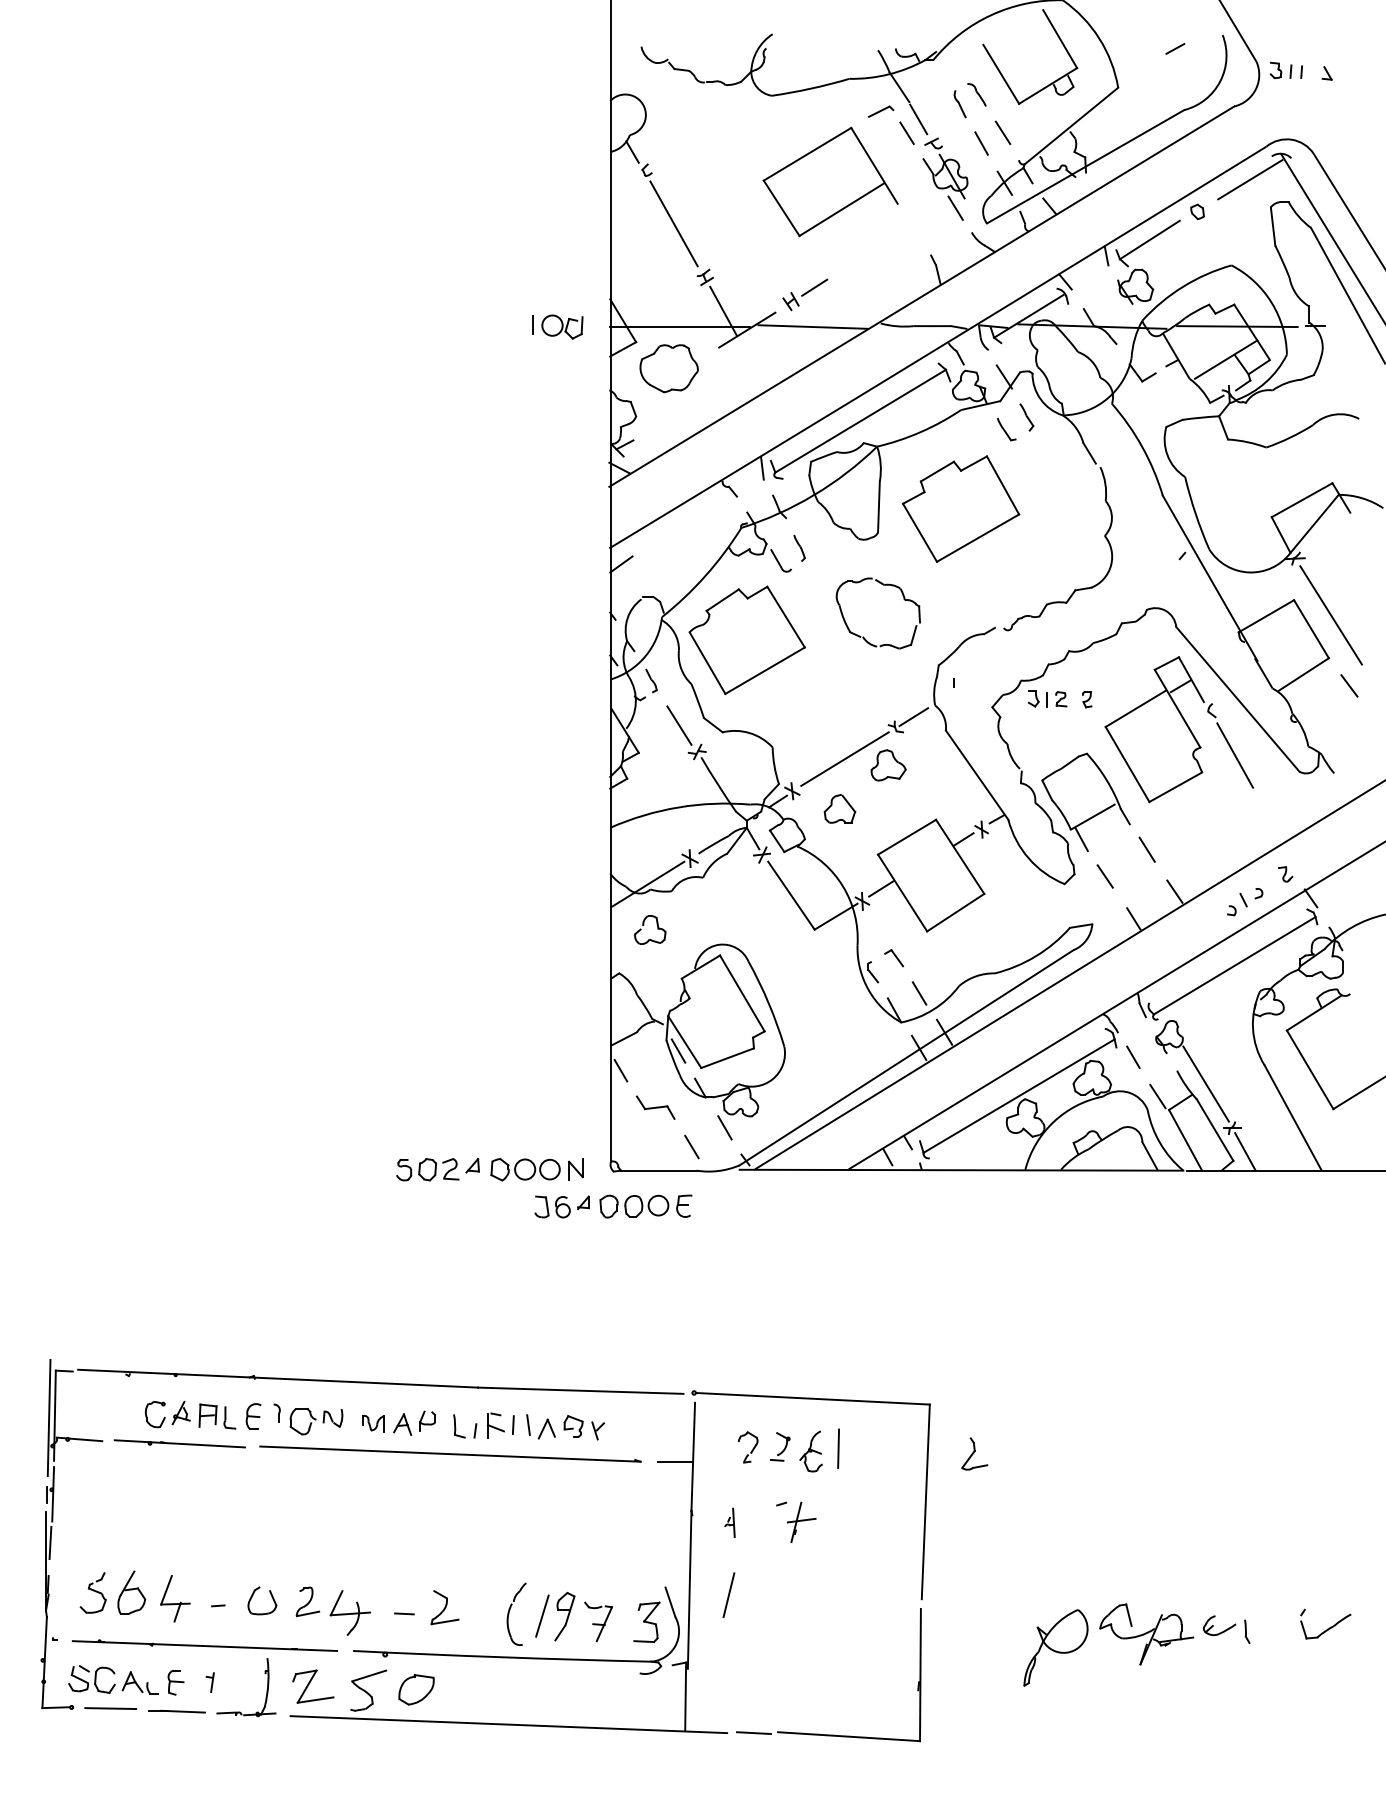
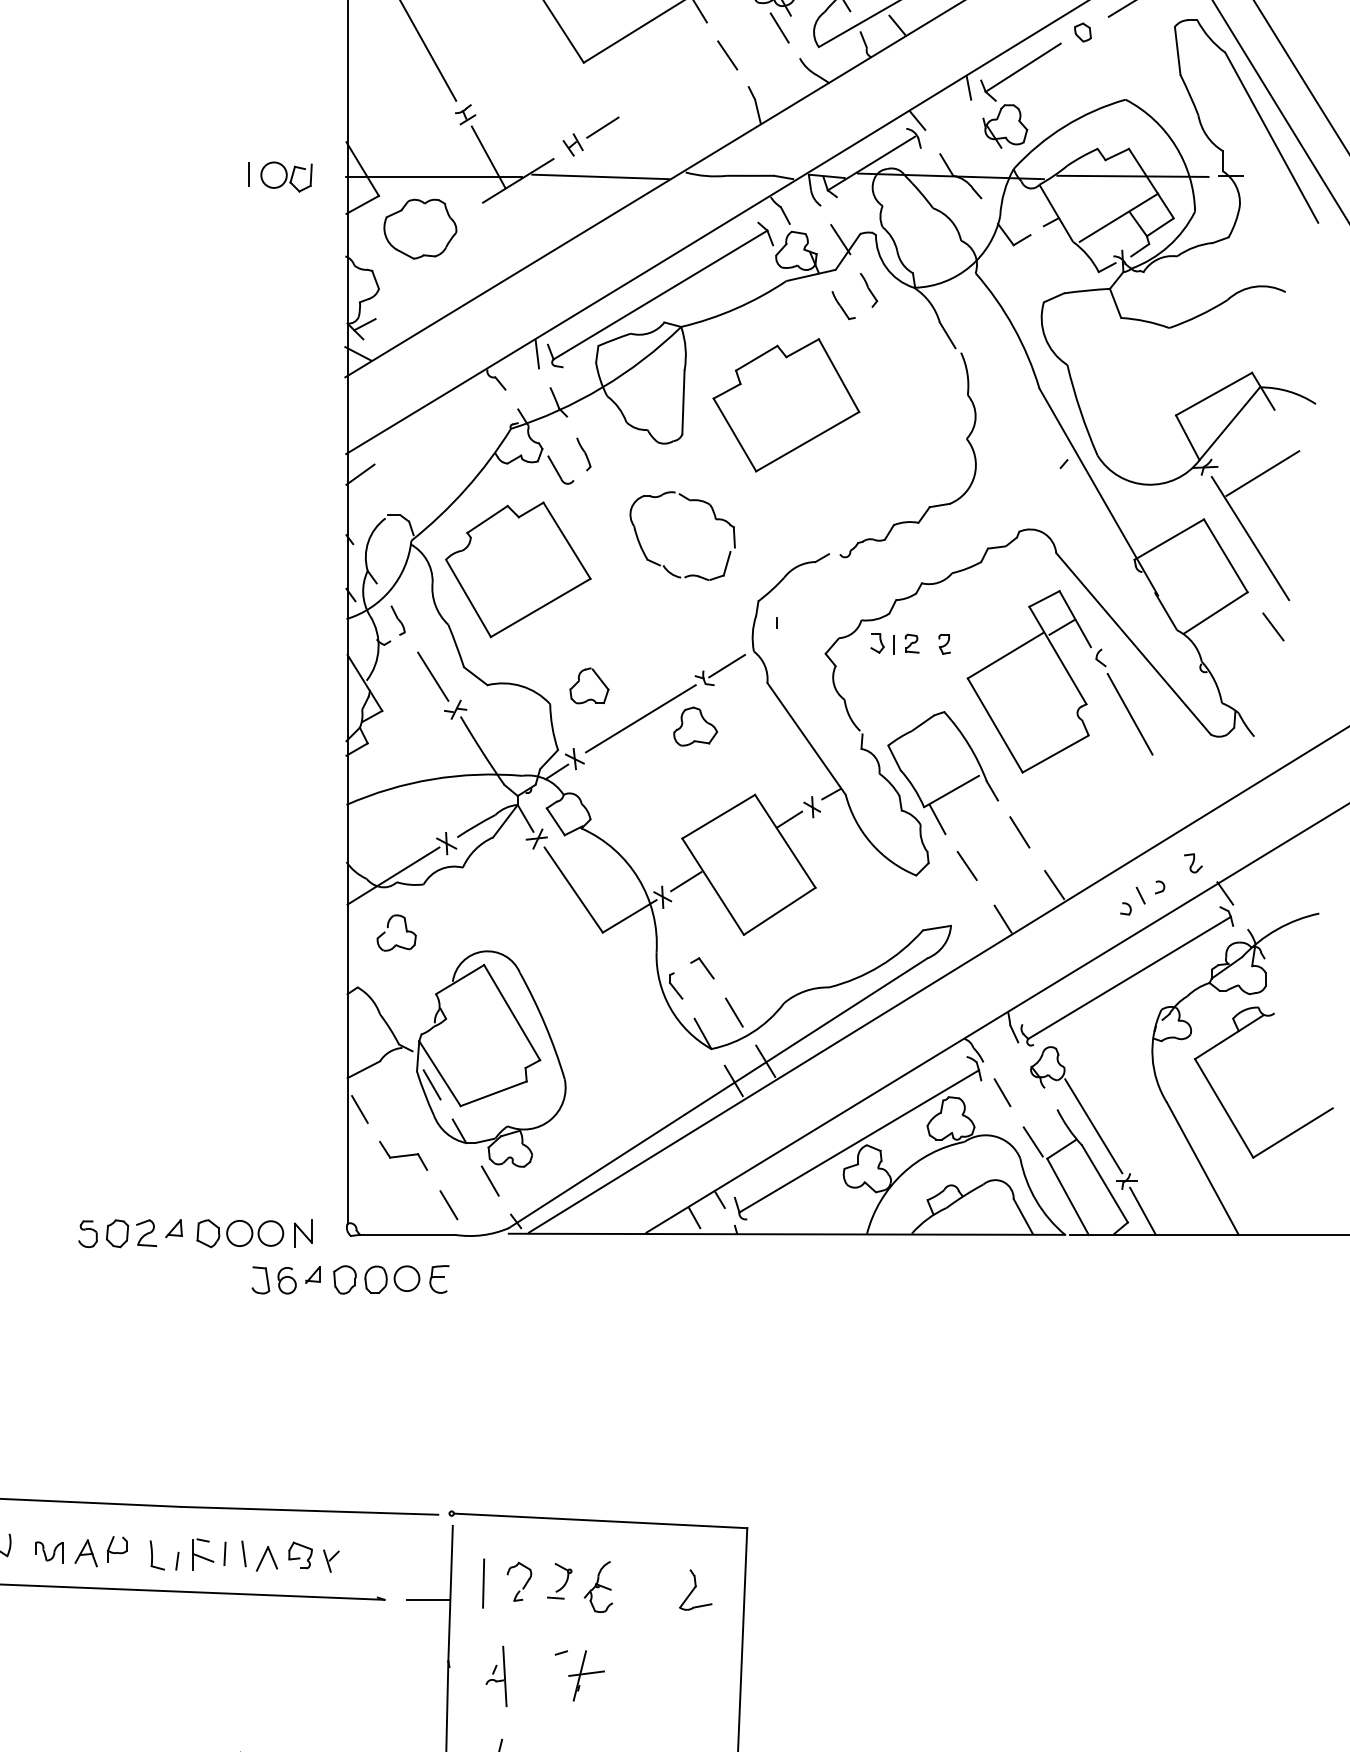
line: (913, 230) -> (726, 55), added
line: (1340, 563) -> (1262, 473), added
part: (839, 808) -> (588, 685), moved
line: (838, 1448) -> (483, 1583), moved
part: (974, 1453) -> (695, 1589), moved
part: (729, 1522) -> (496, 1676), size x1.67

